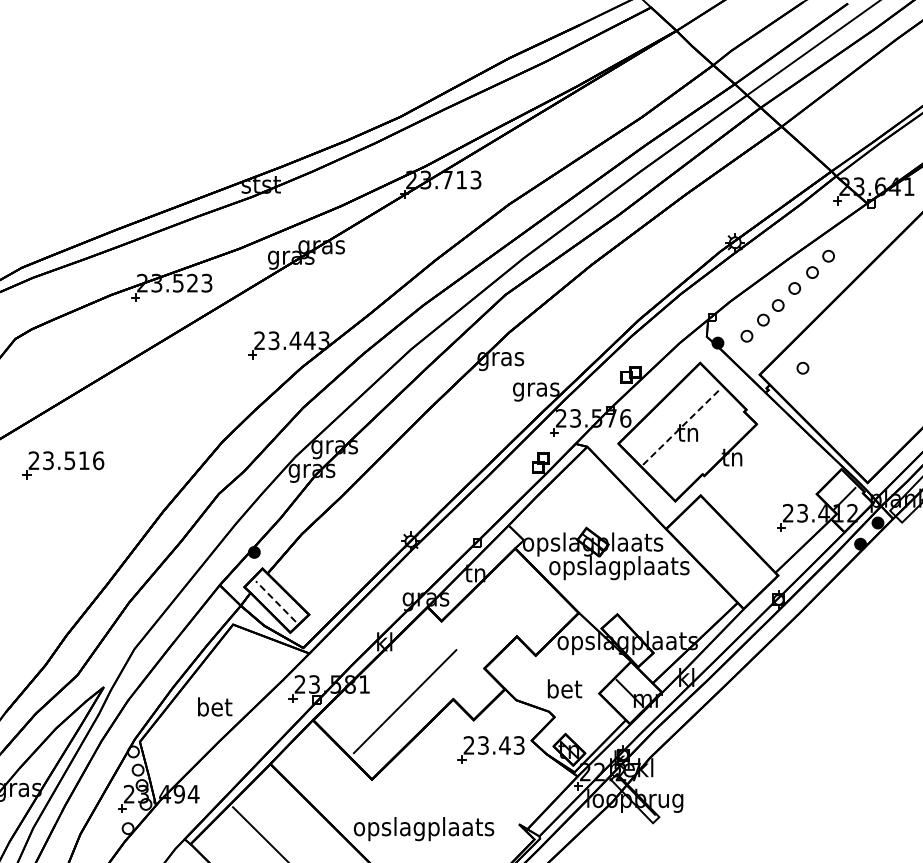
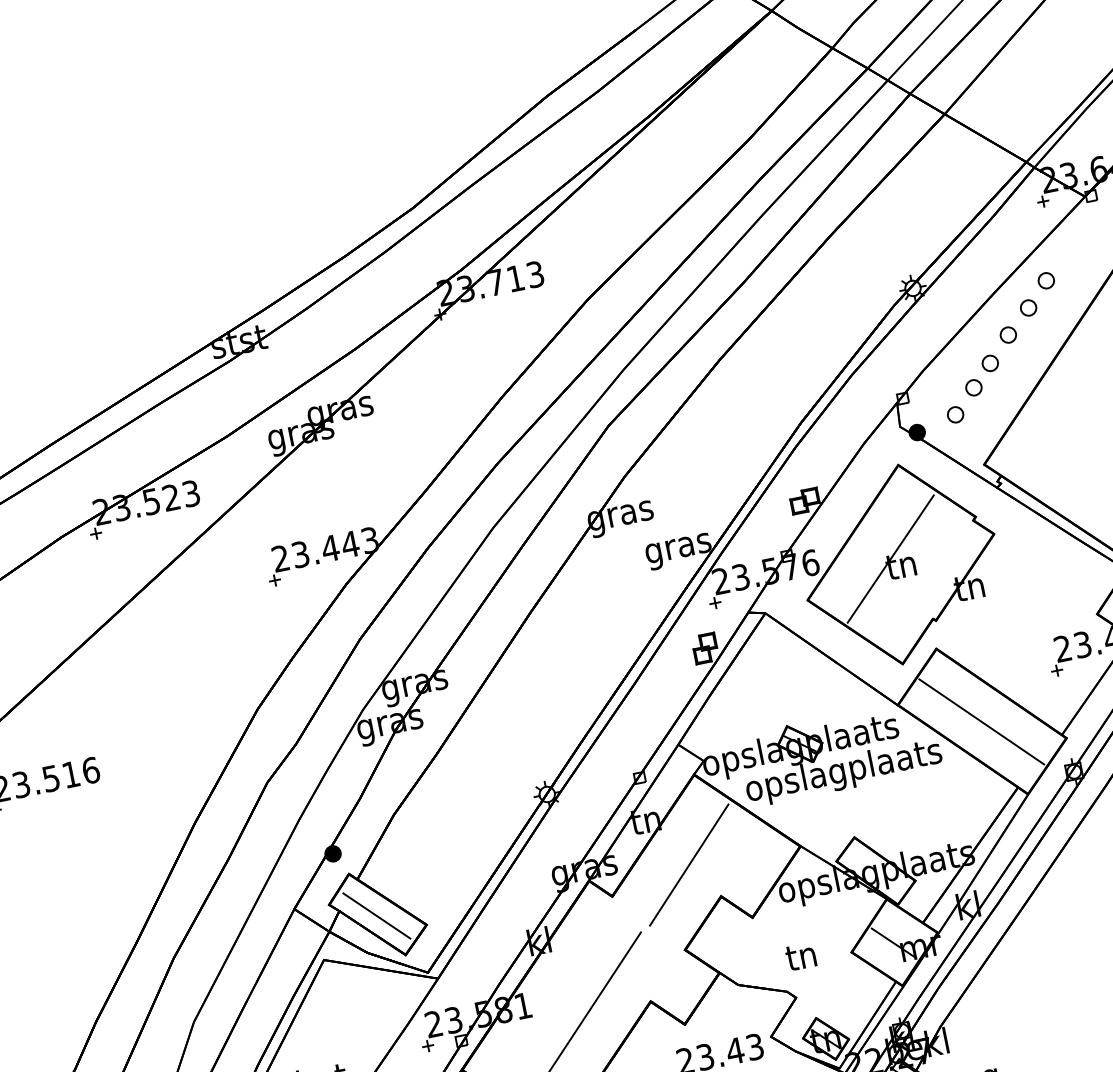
part: (802, 367) -> (1041, 442), removed
line: (682, 426) -> (891, 558), dashed -> solid
line: (721, 552) -> (981, 722), added
line: (275, 601) -> (376, 915), dashed -> solid
line: (498, 609) -> (687, 864), added
text: (564, 688) -> (801, 955), bet -> tn

